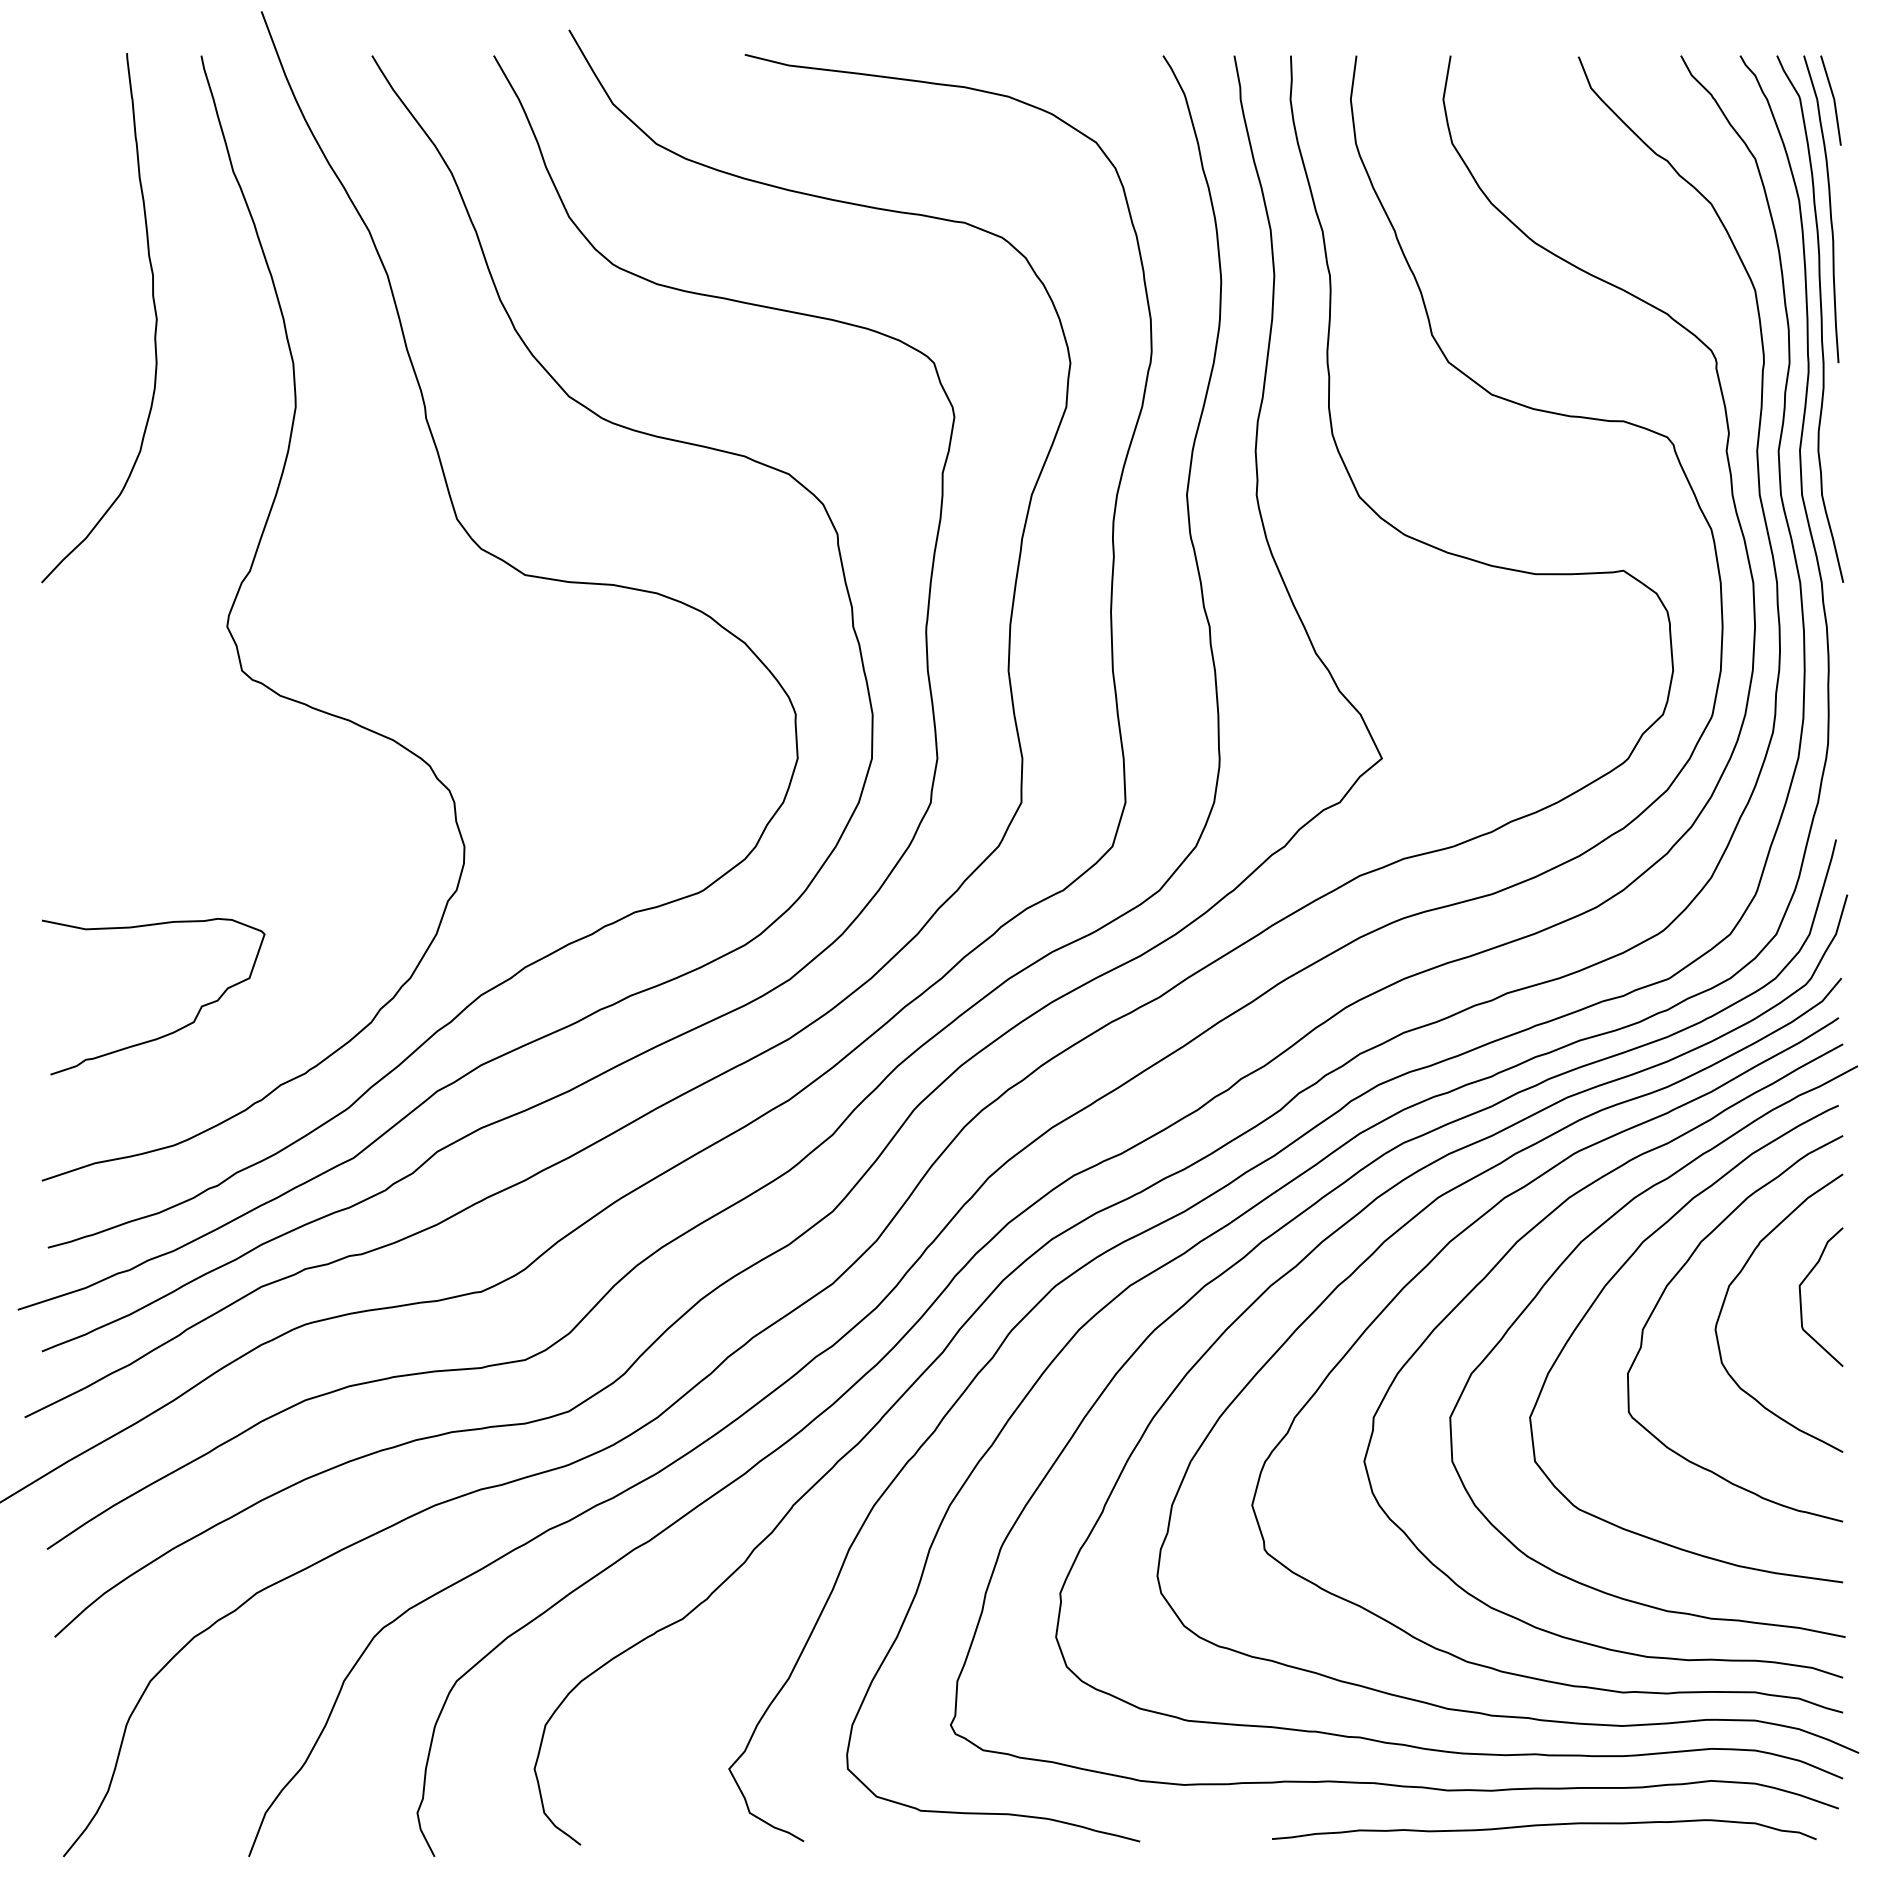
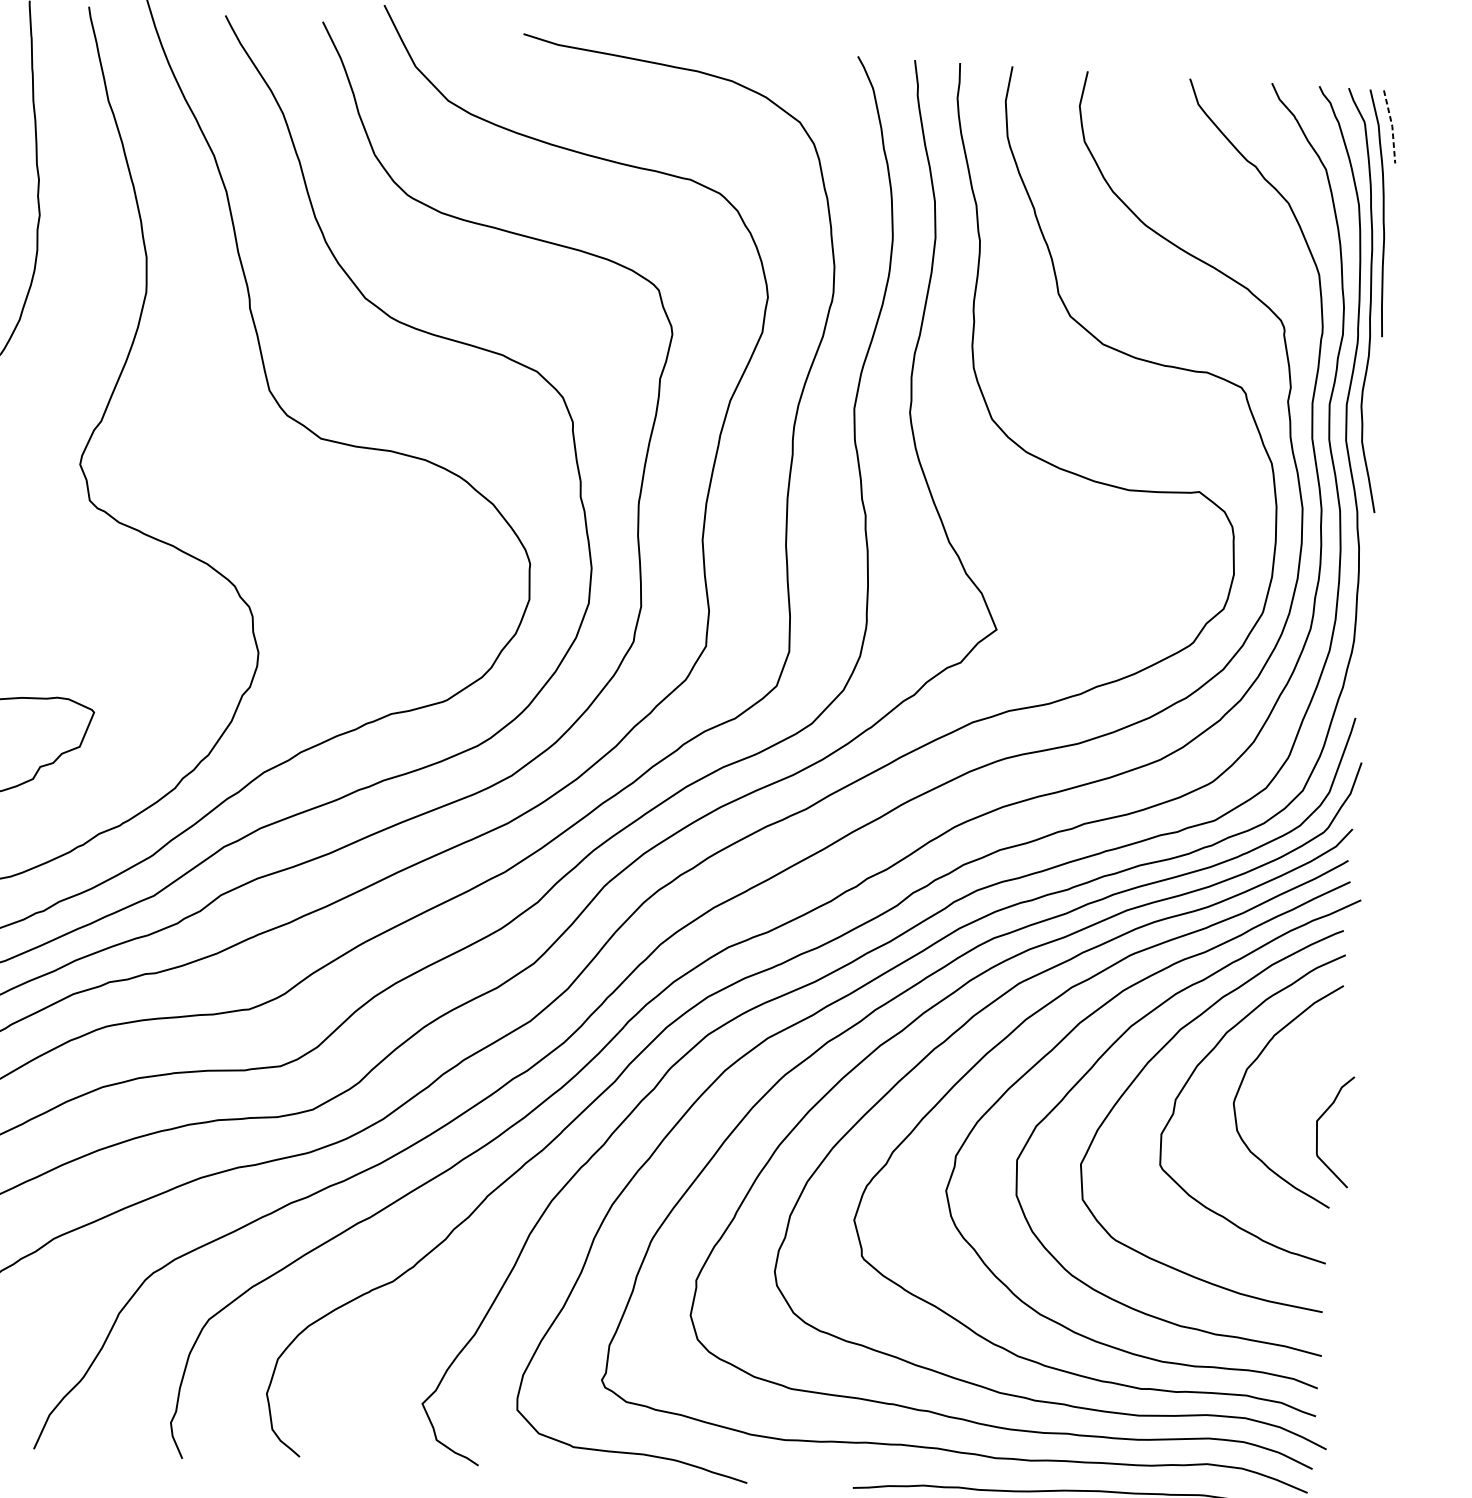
line: (1834, 99) -> (1392, 126), solid -> dashed
curve: (1801, 1296) -> (1317, 1129), moved

